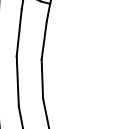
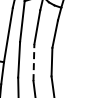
line: (17, 81) -> (33, 62), solid -> dashed

